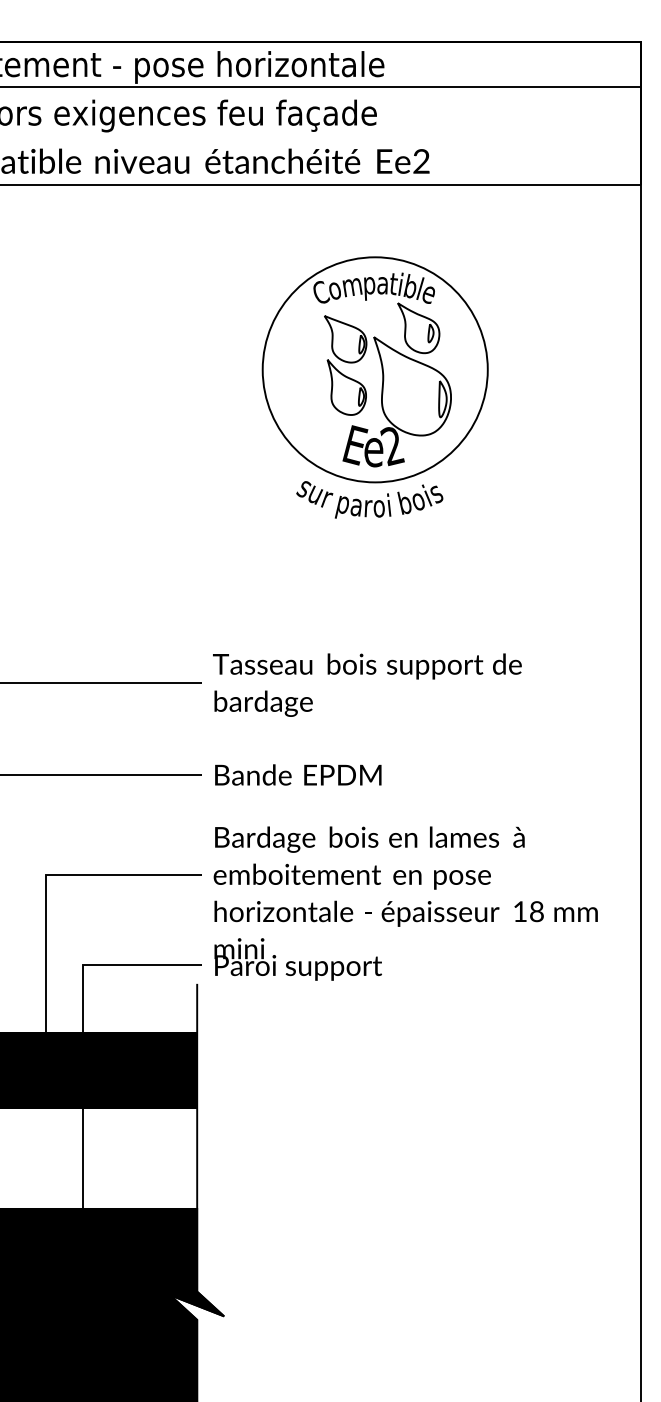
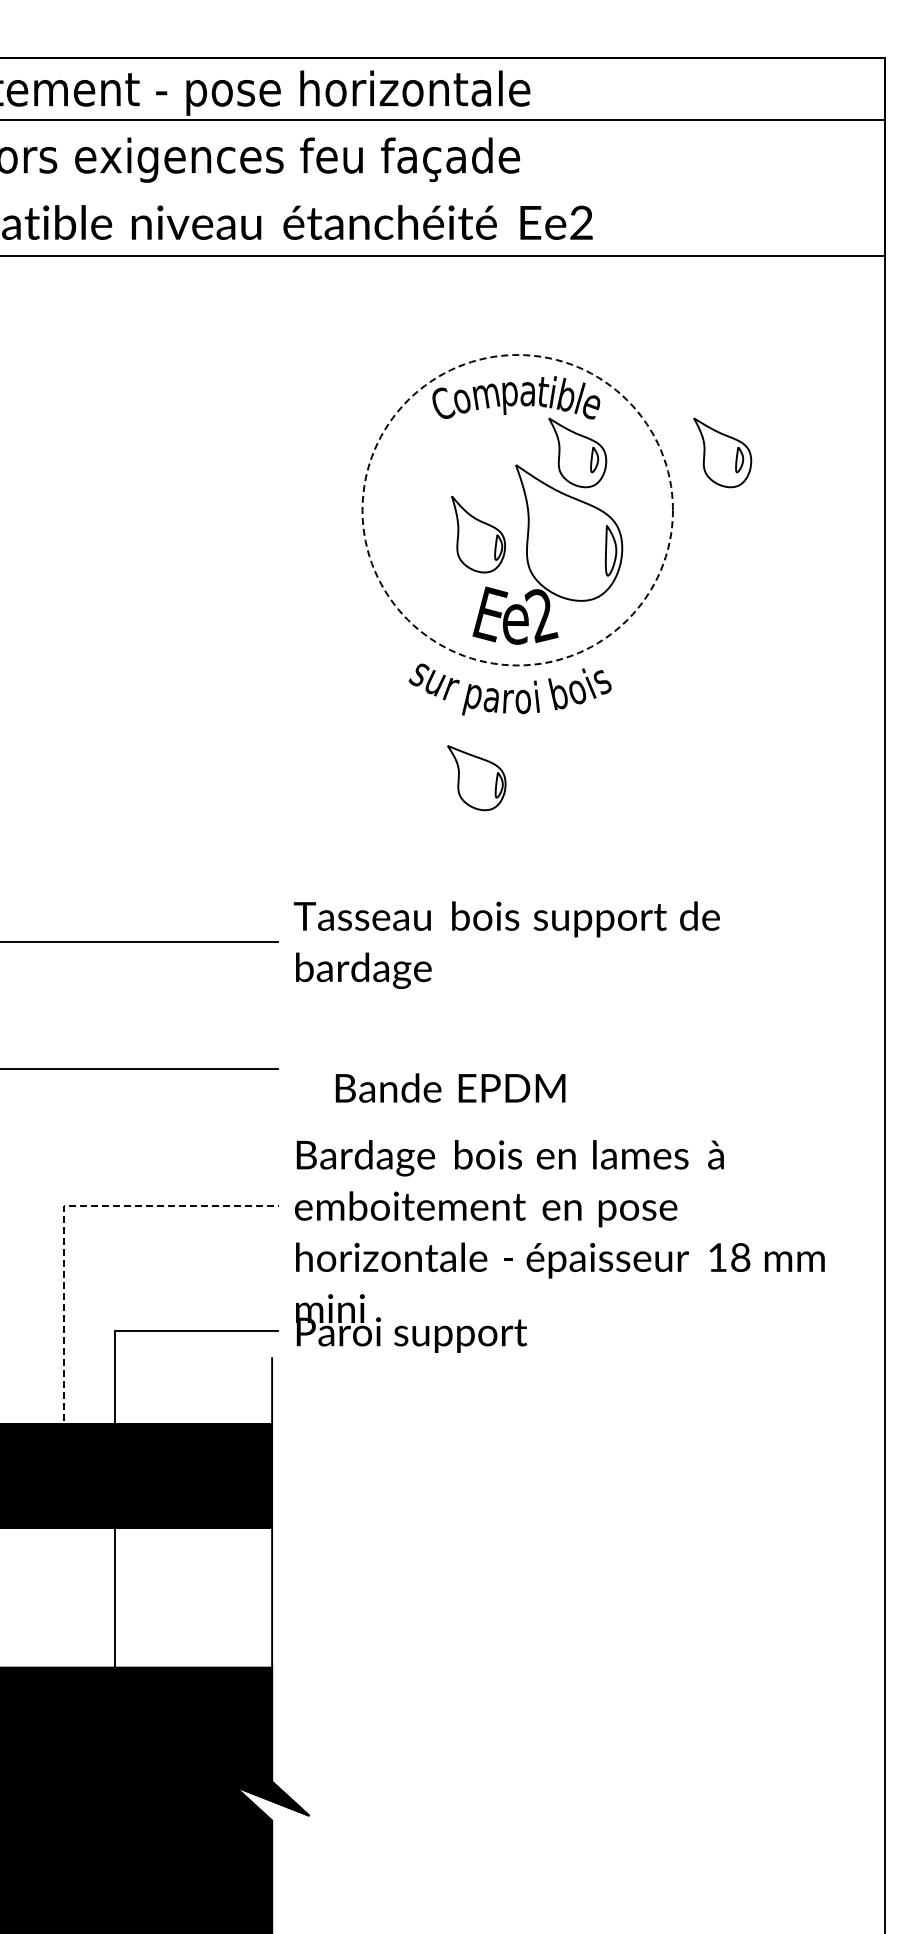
part: (523, 327) -> (722, 452), added
part: (345, 339) -> (476, 778), moved
circle: (375, 370) -> (517, 510), solid -> dashed
text: (298, 774) -> (450, 1087), moved
line: (45, 893) -> (63, 1232), solid -> dashed

